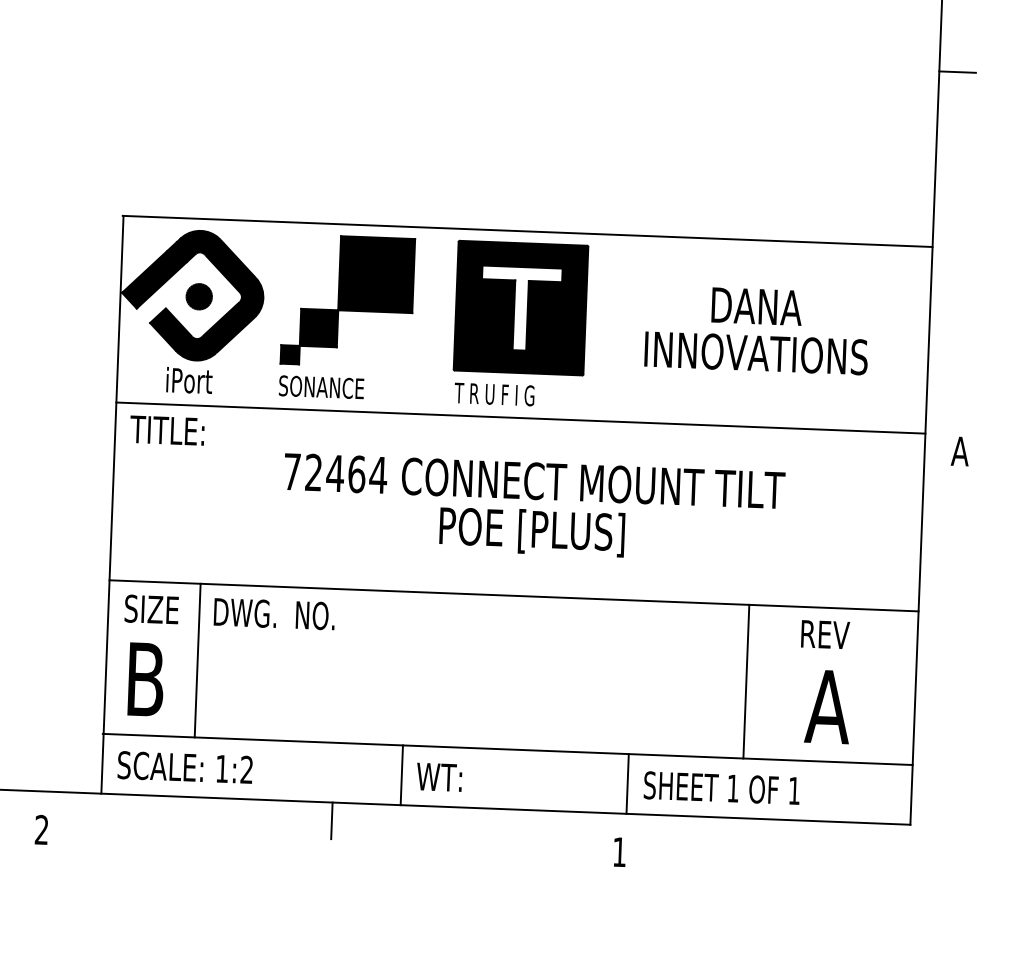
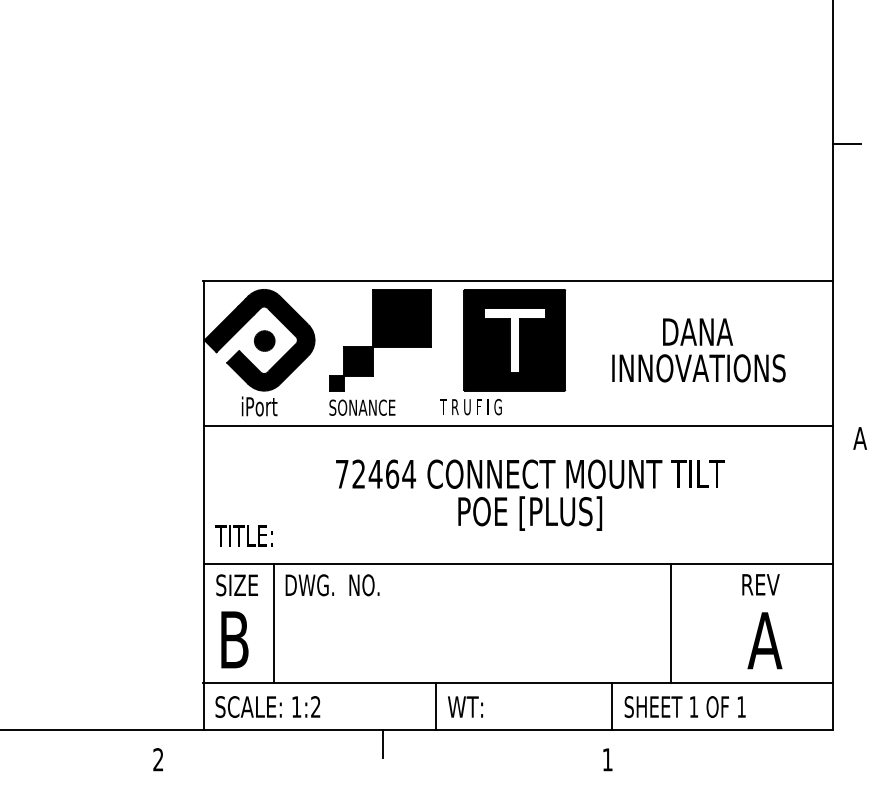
text: (494, 394) -> (470, 407), moved
text: (166, 430) -> (243, 535), moved
line: (745, 681) -> (670, 623), moved

